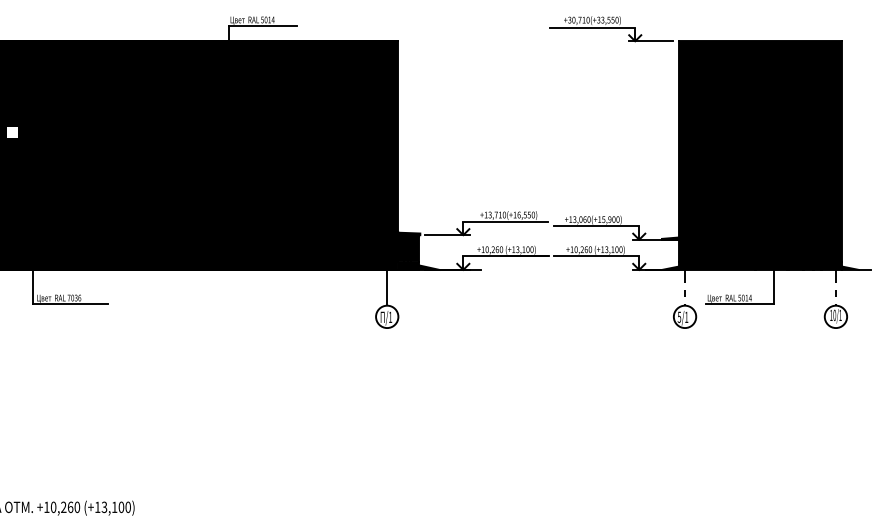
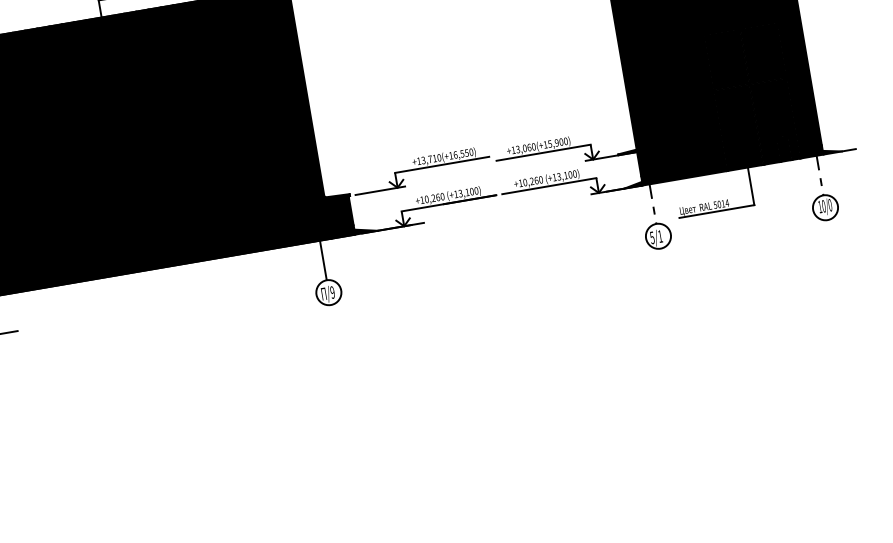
text: (840, 315) -> (830, 205), 10/1 -> 10/0
text: (390, 316) -> (332, 291), /1 -> /9

